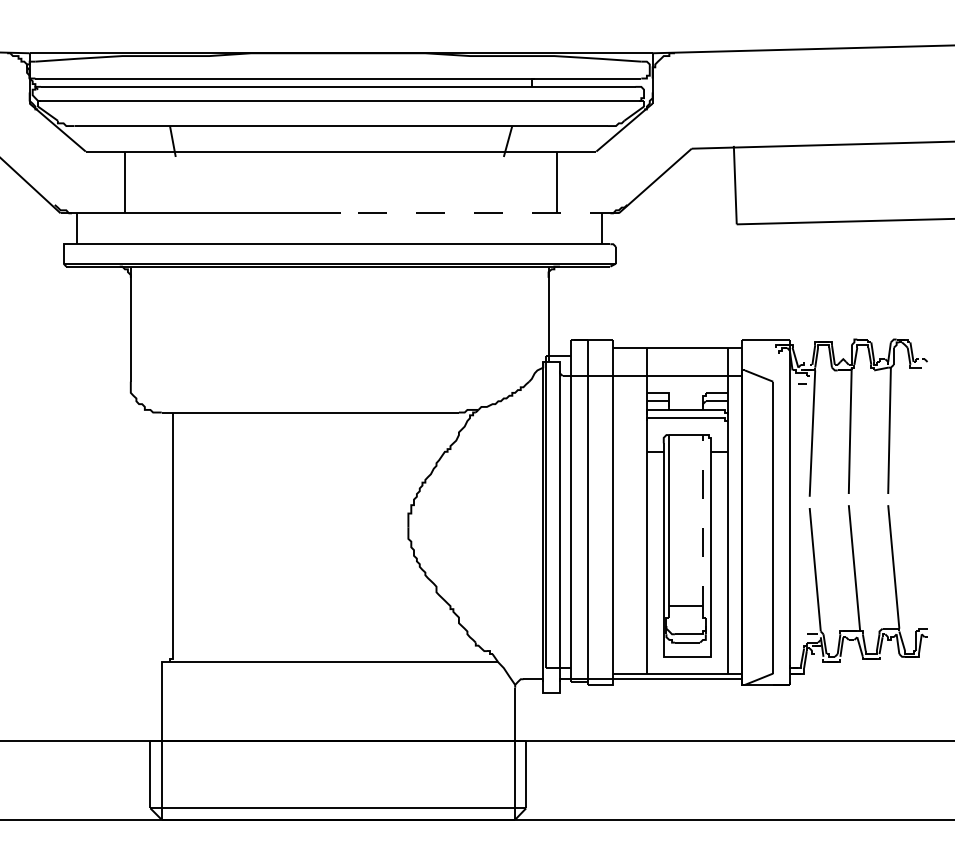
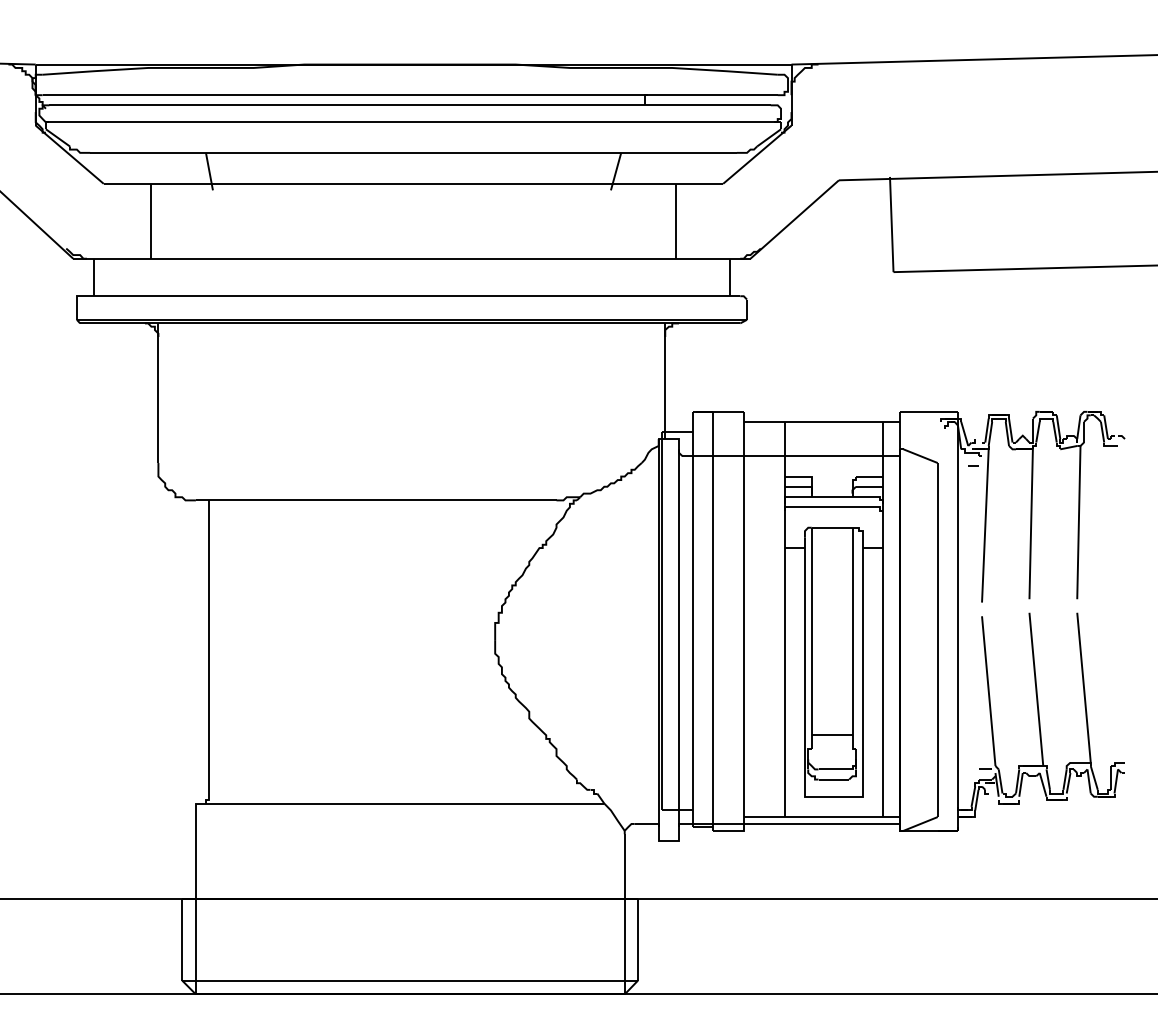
line: (479, 213) -> (581, 258), dashed -> solid
line: (702, 524) -> (852, 636), dashed -> solid

